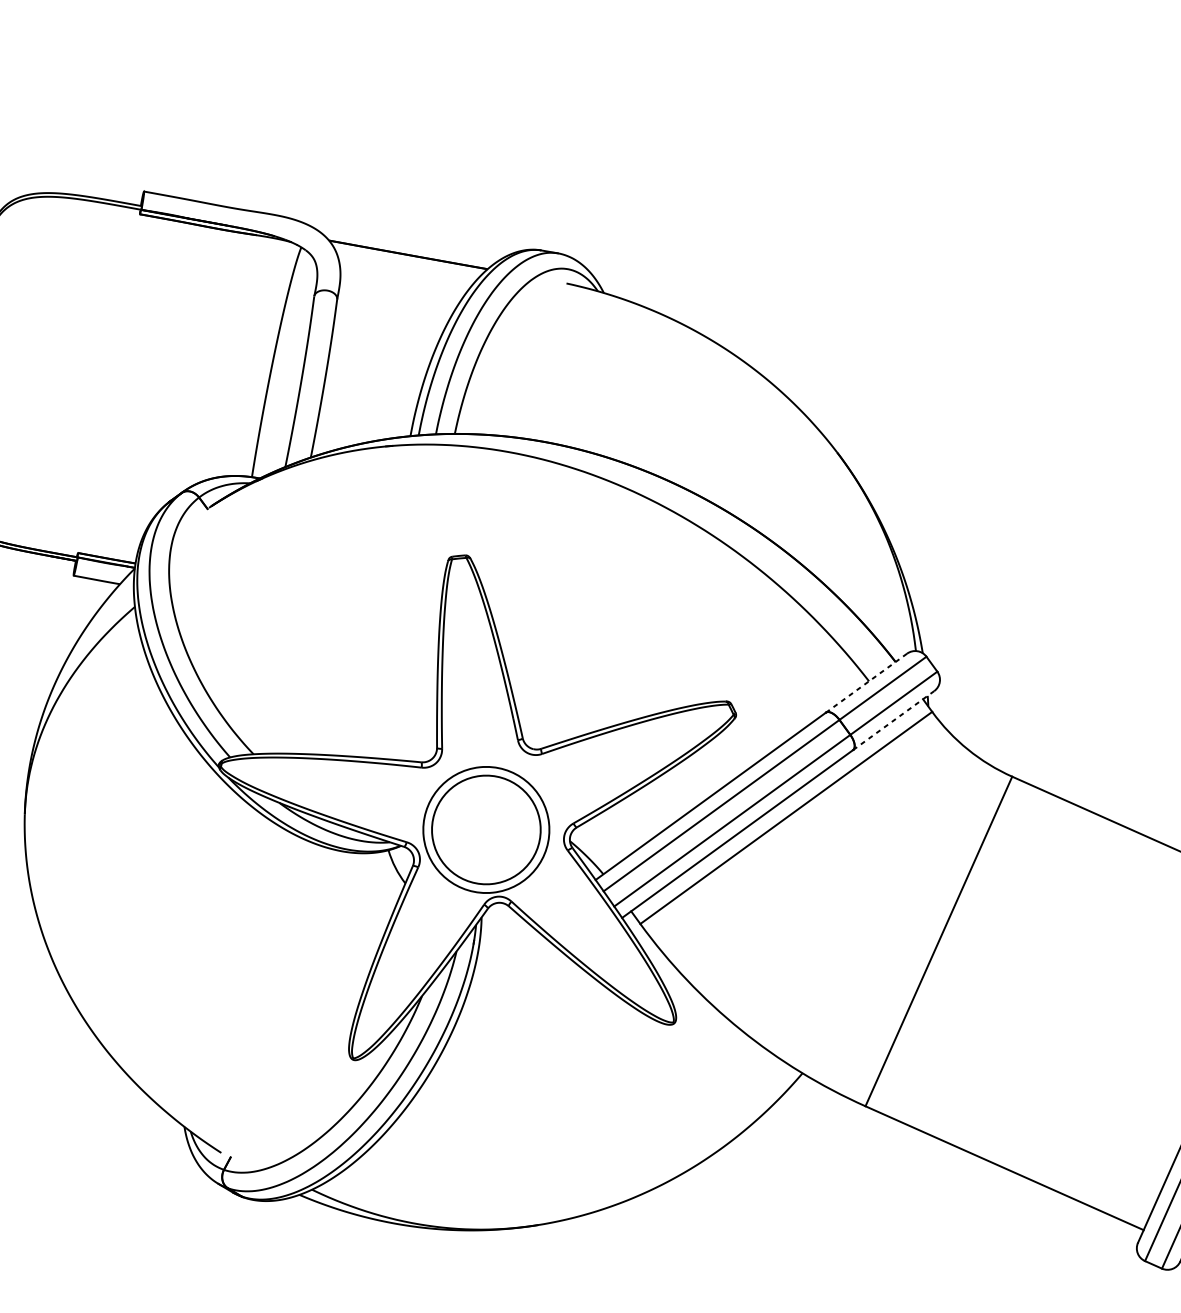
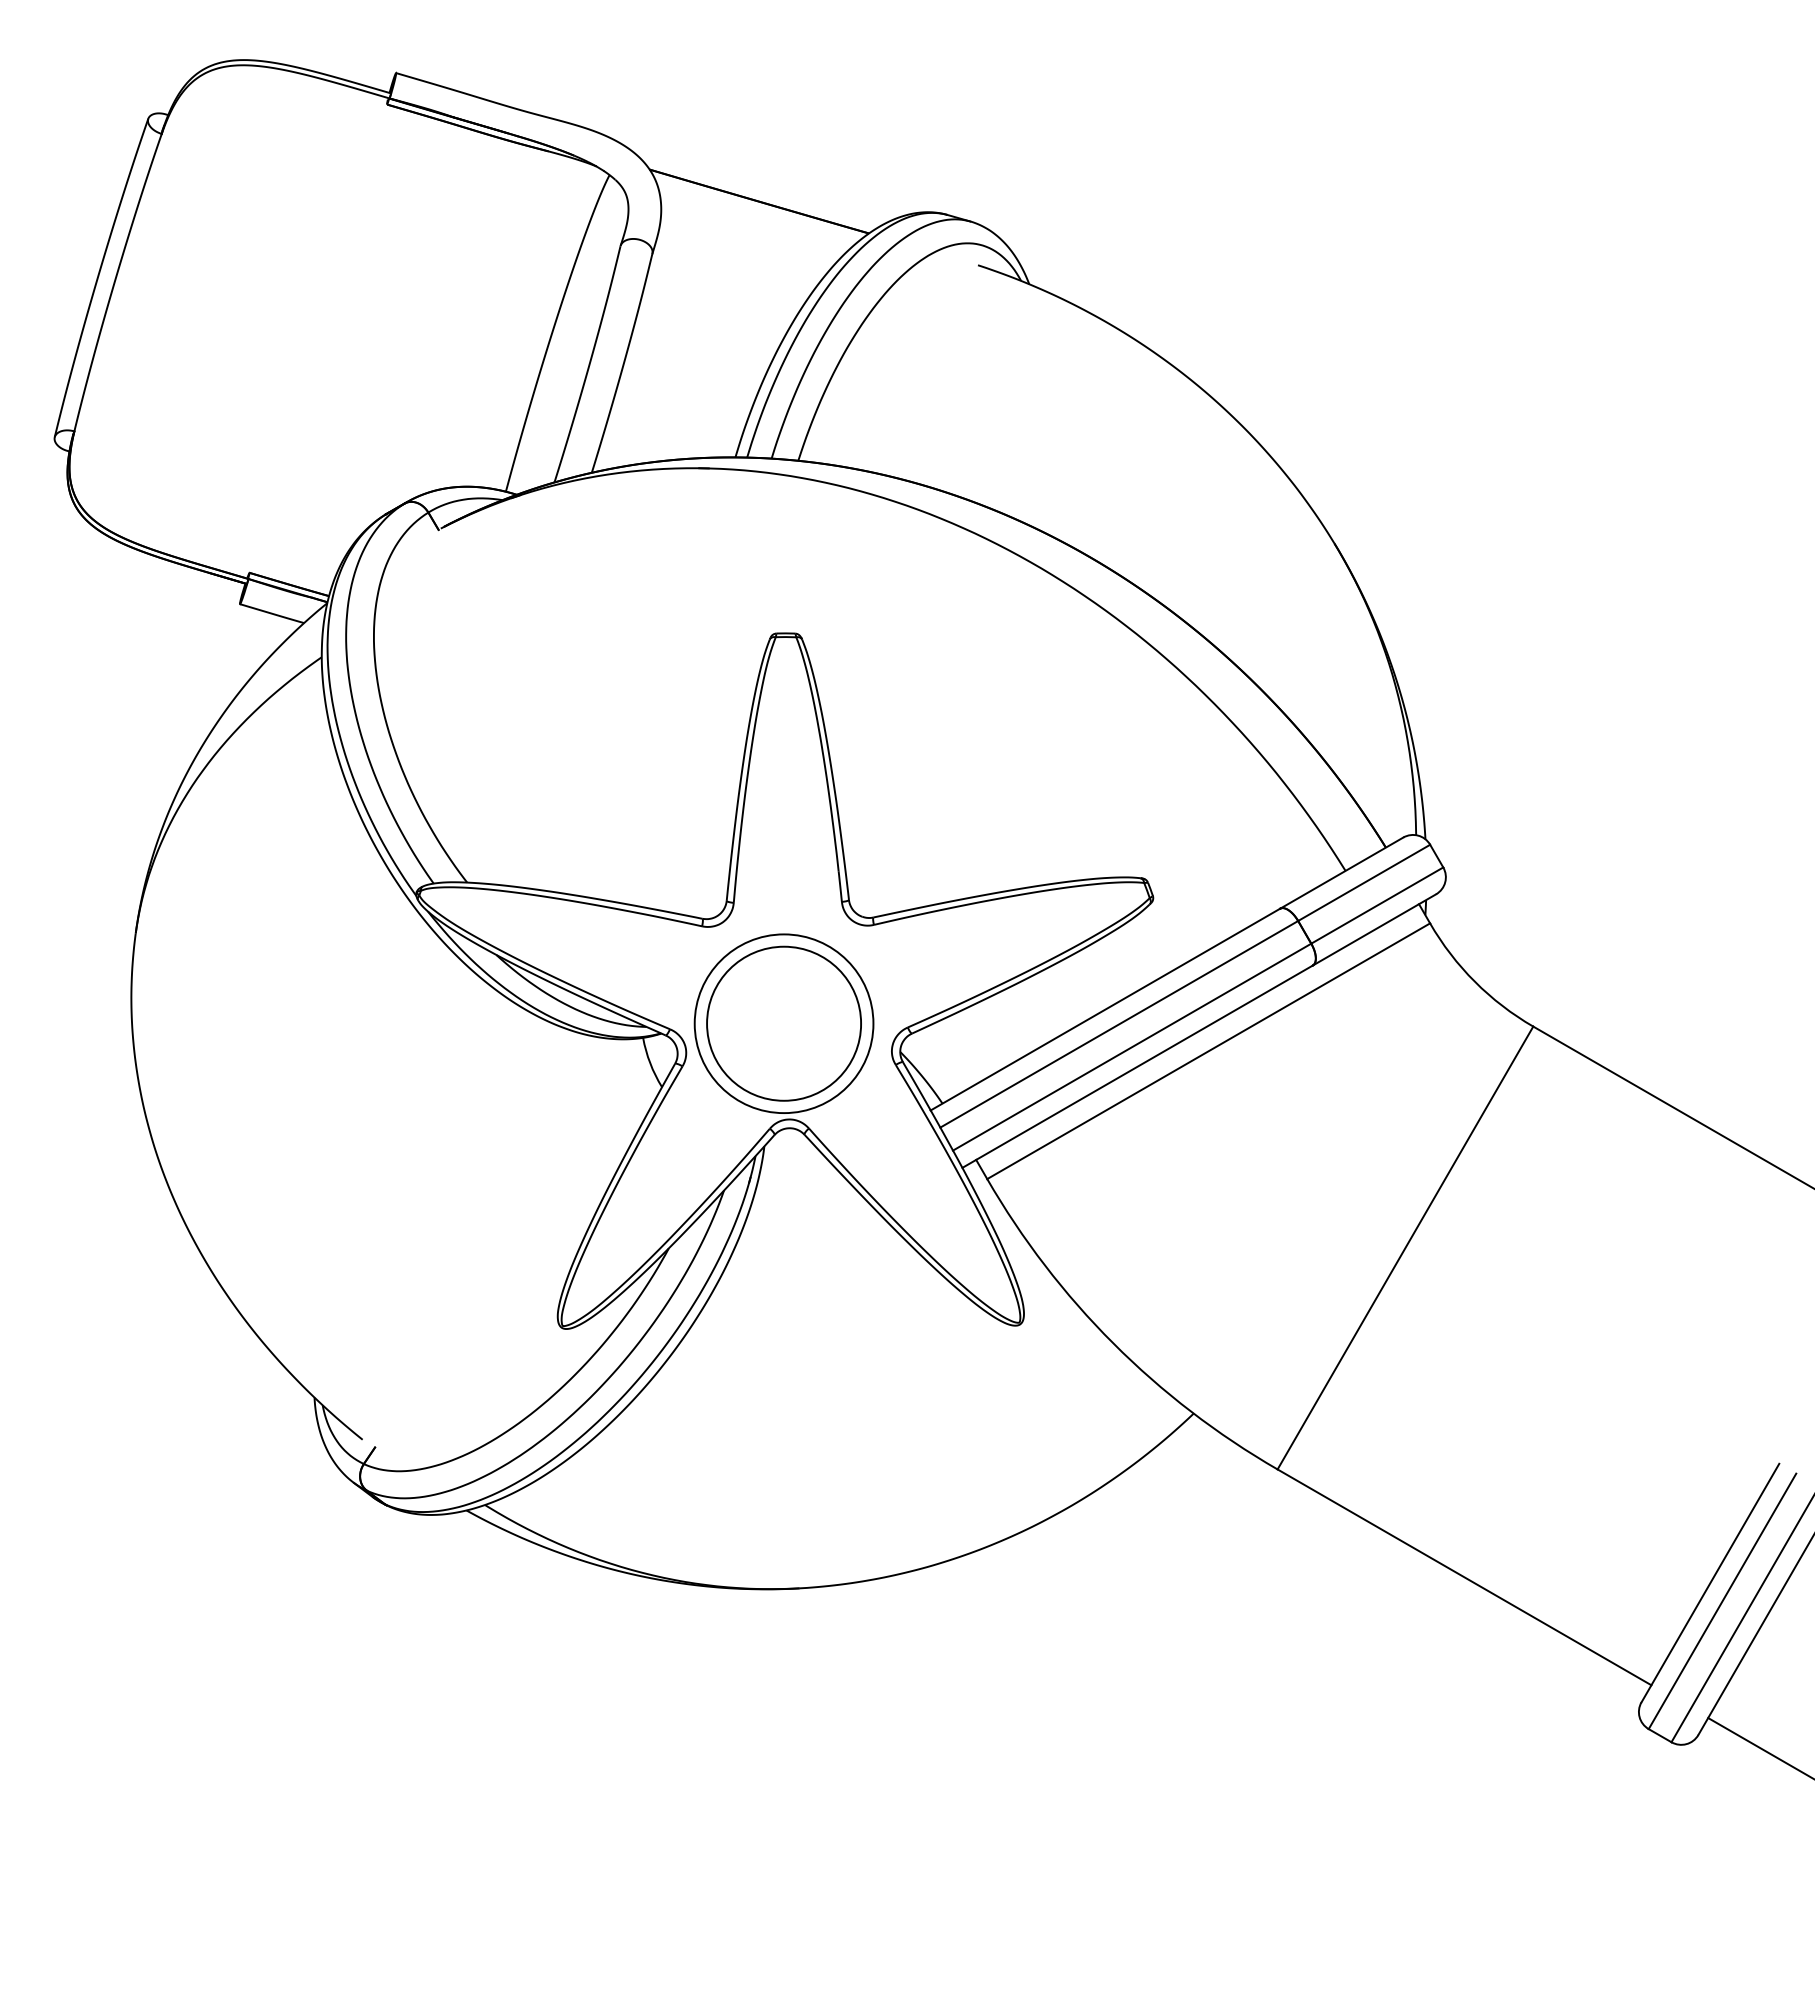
line: (866, 683) -> (1341, 873), dashed -> solid
line: (893, 720) -> (1374, 929), dashed -> solid

